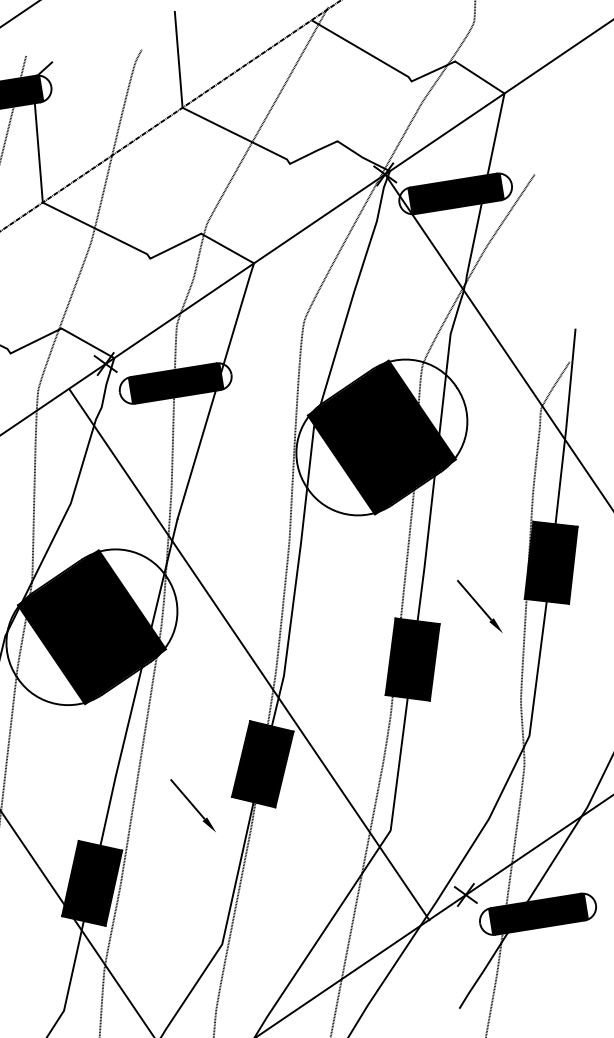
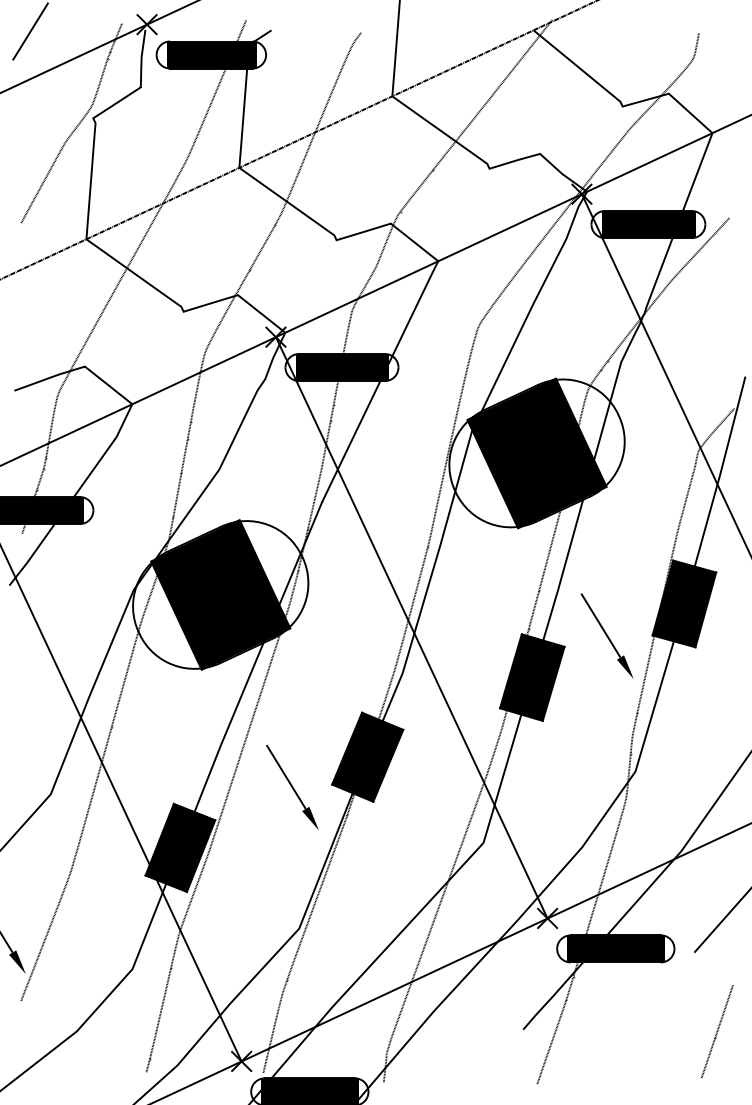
part: (479, 606) -> (606, 635), size x1.43
line: (248, 654) -> (411, 627), moved
part: (193, 805) -> (292, 786), size x1.43

